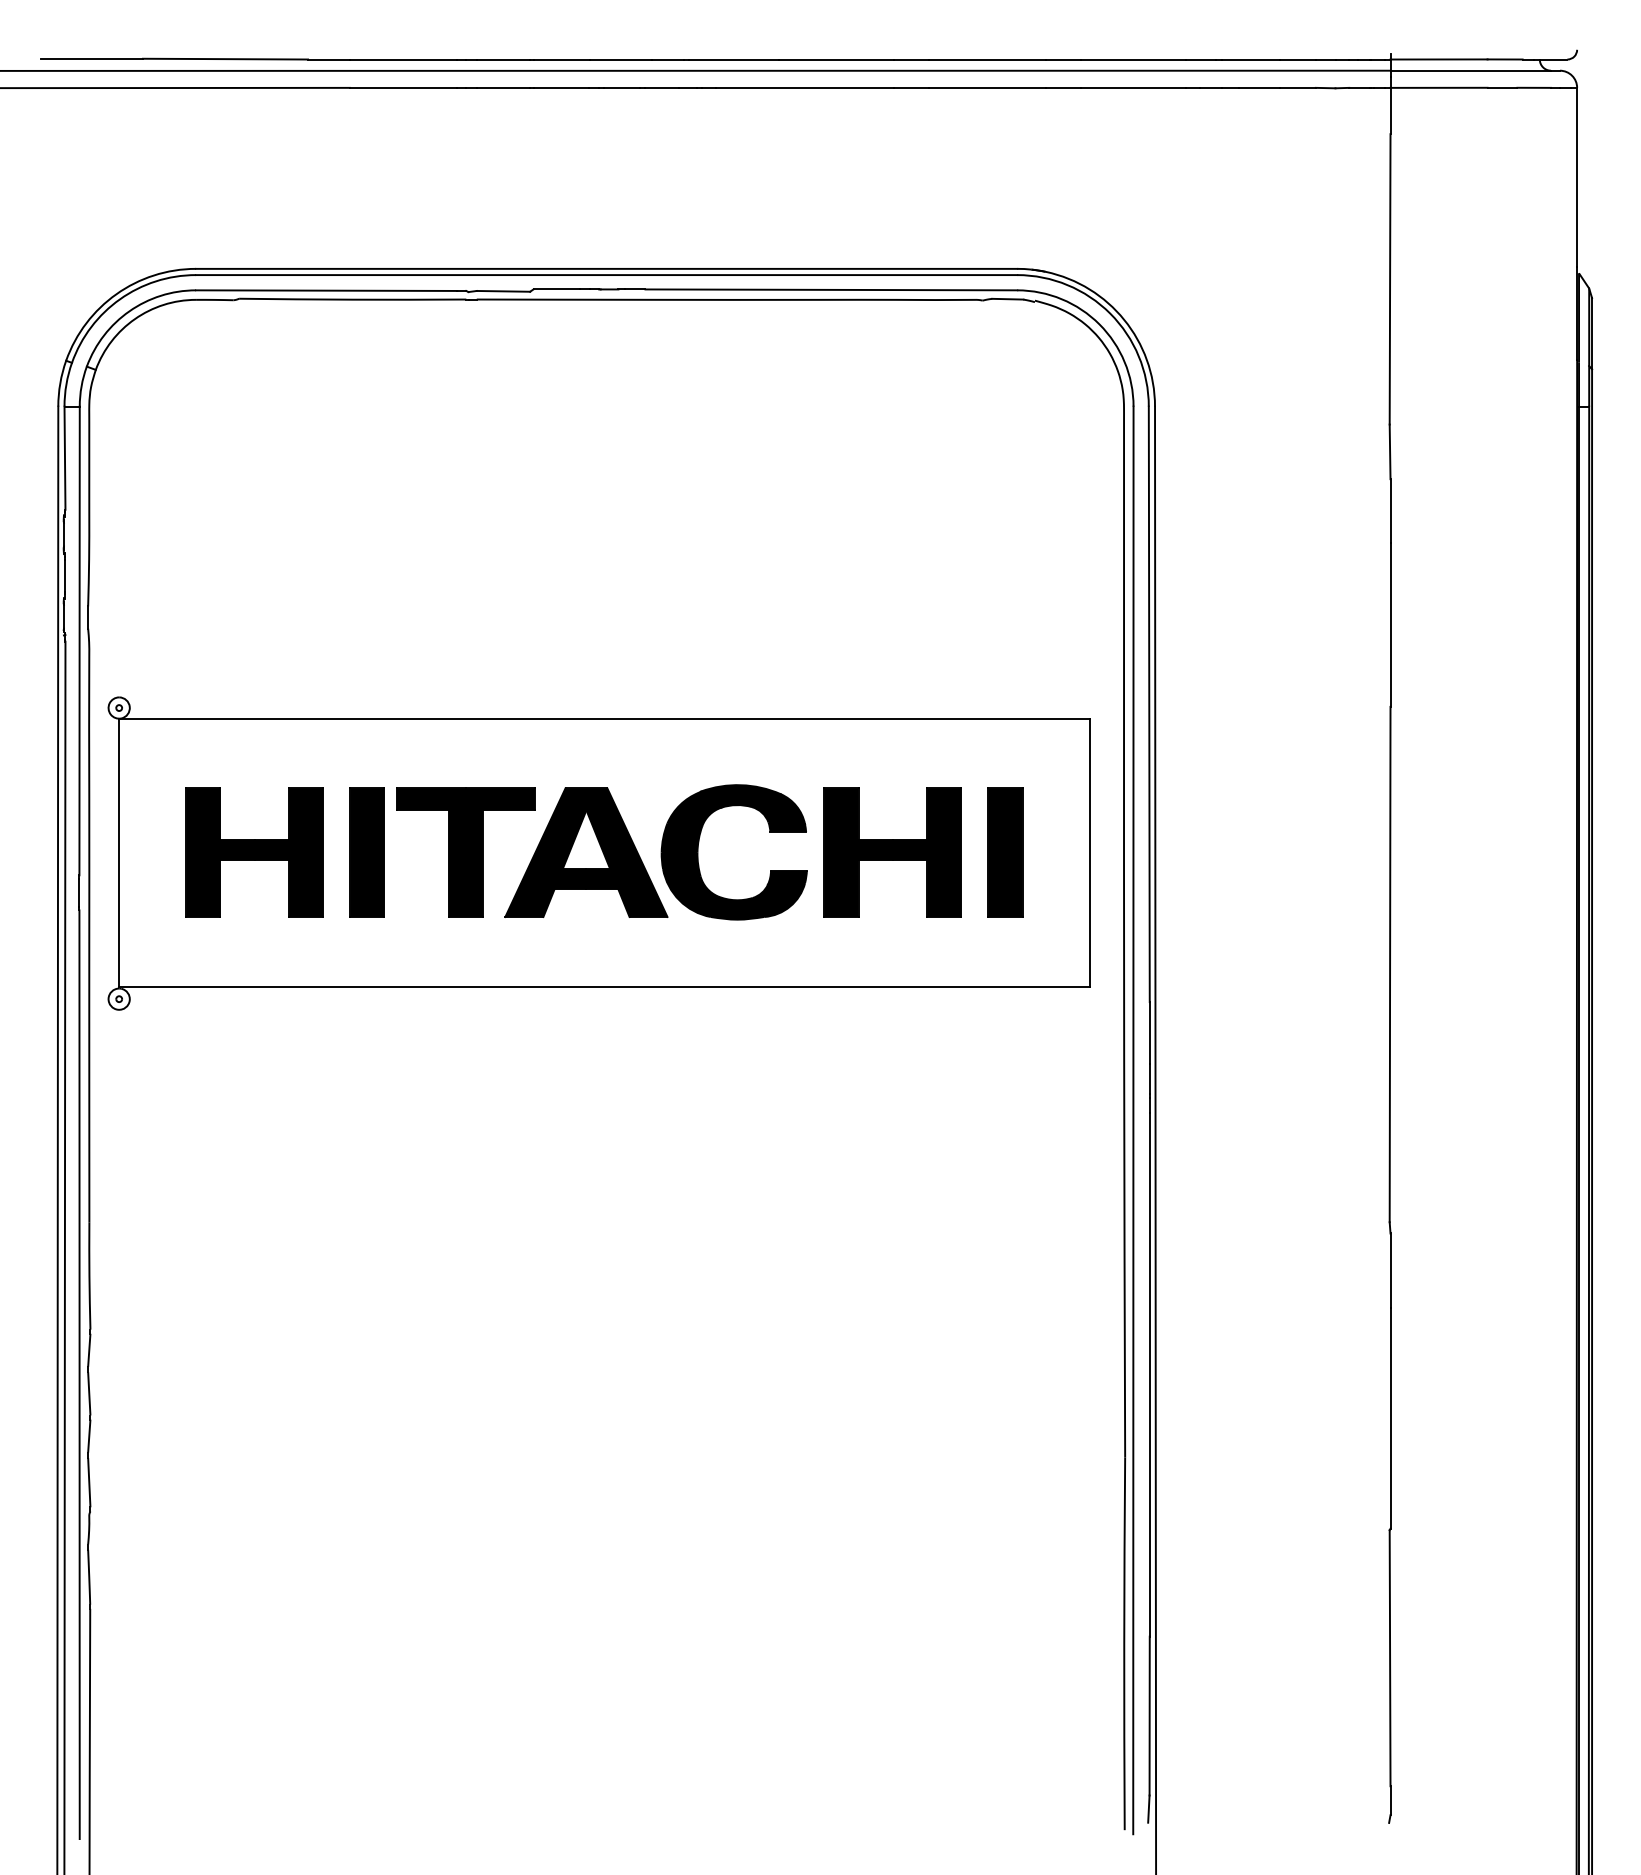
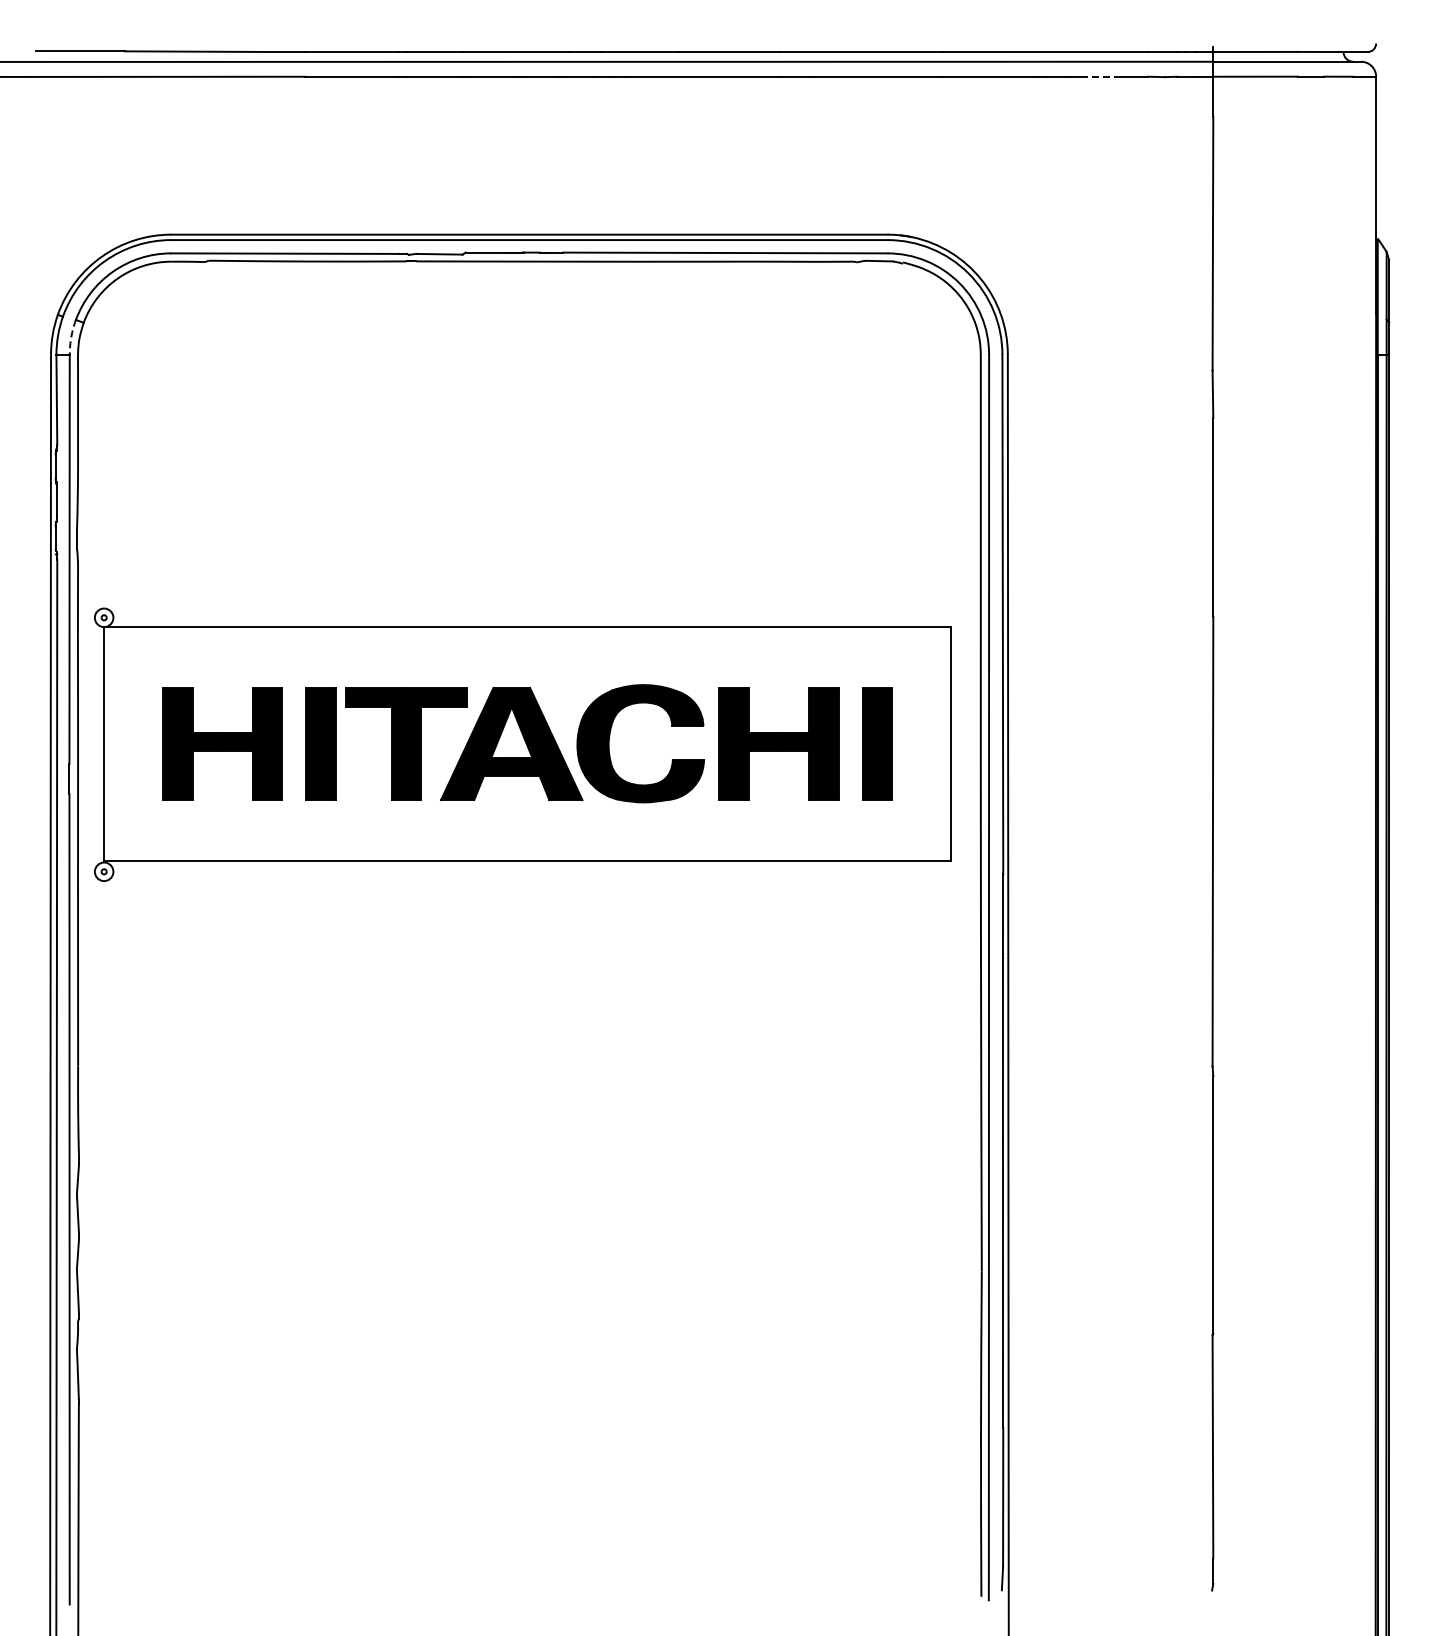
line: (1260, 87) -> (1099, 76), solid -> dashed
arc: (81, 386) -> (71, 337), solid -> dashed

